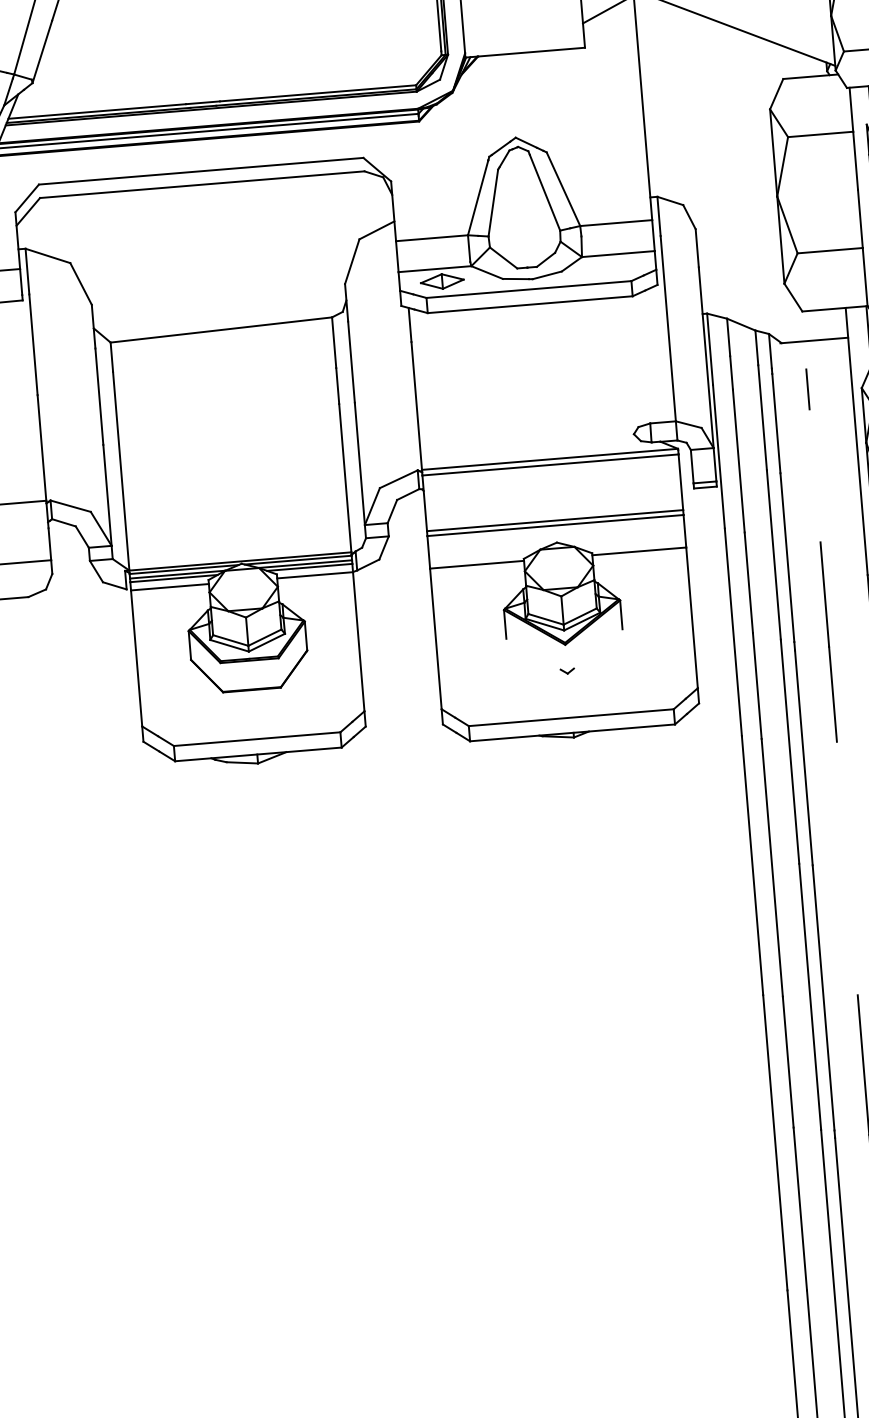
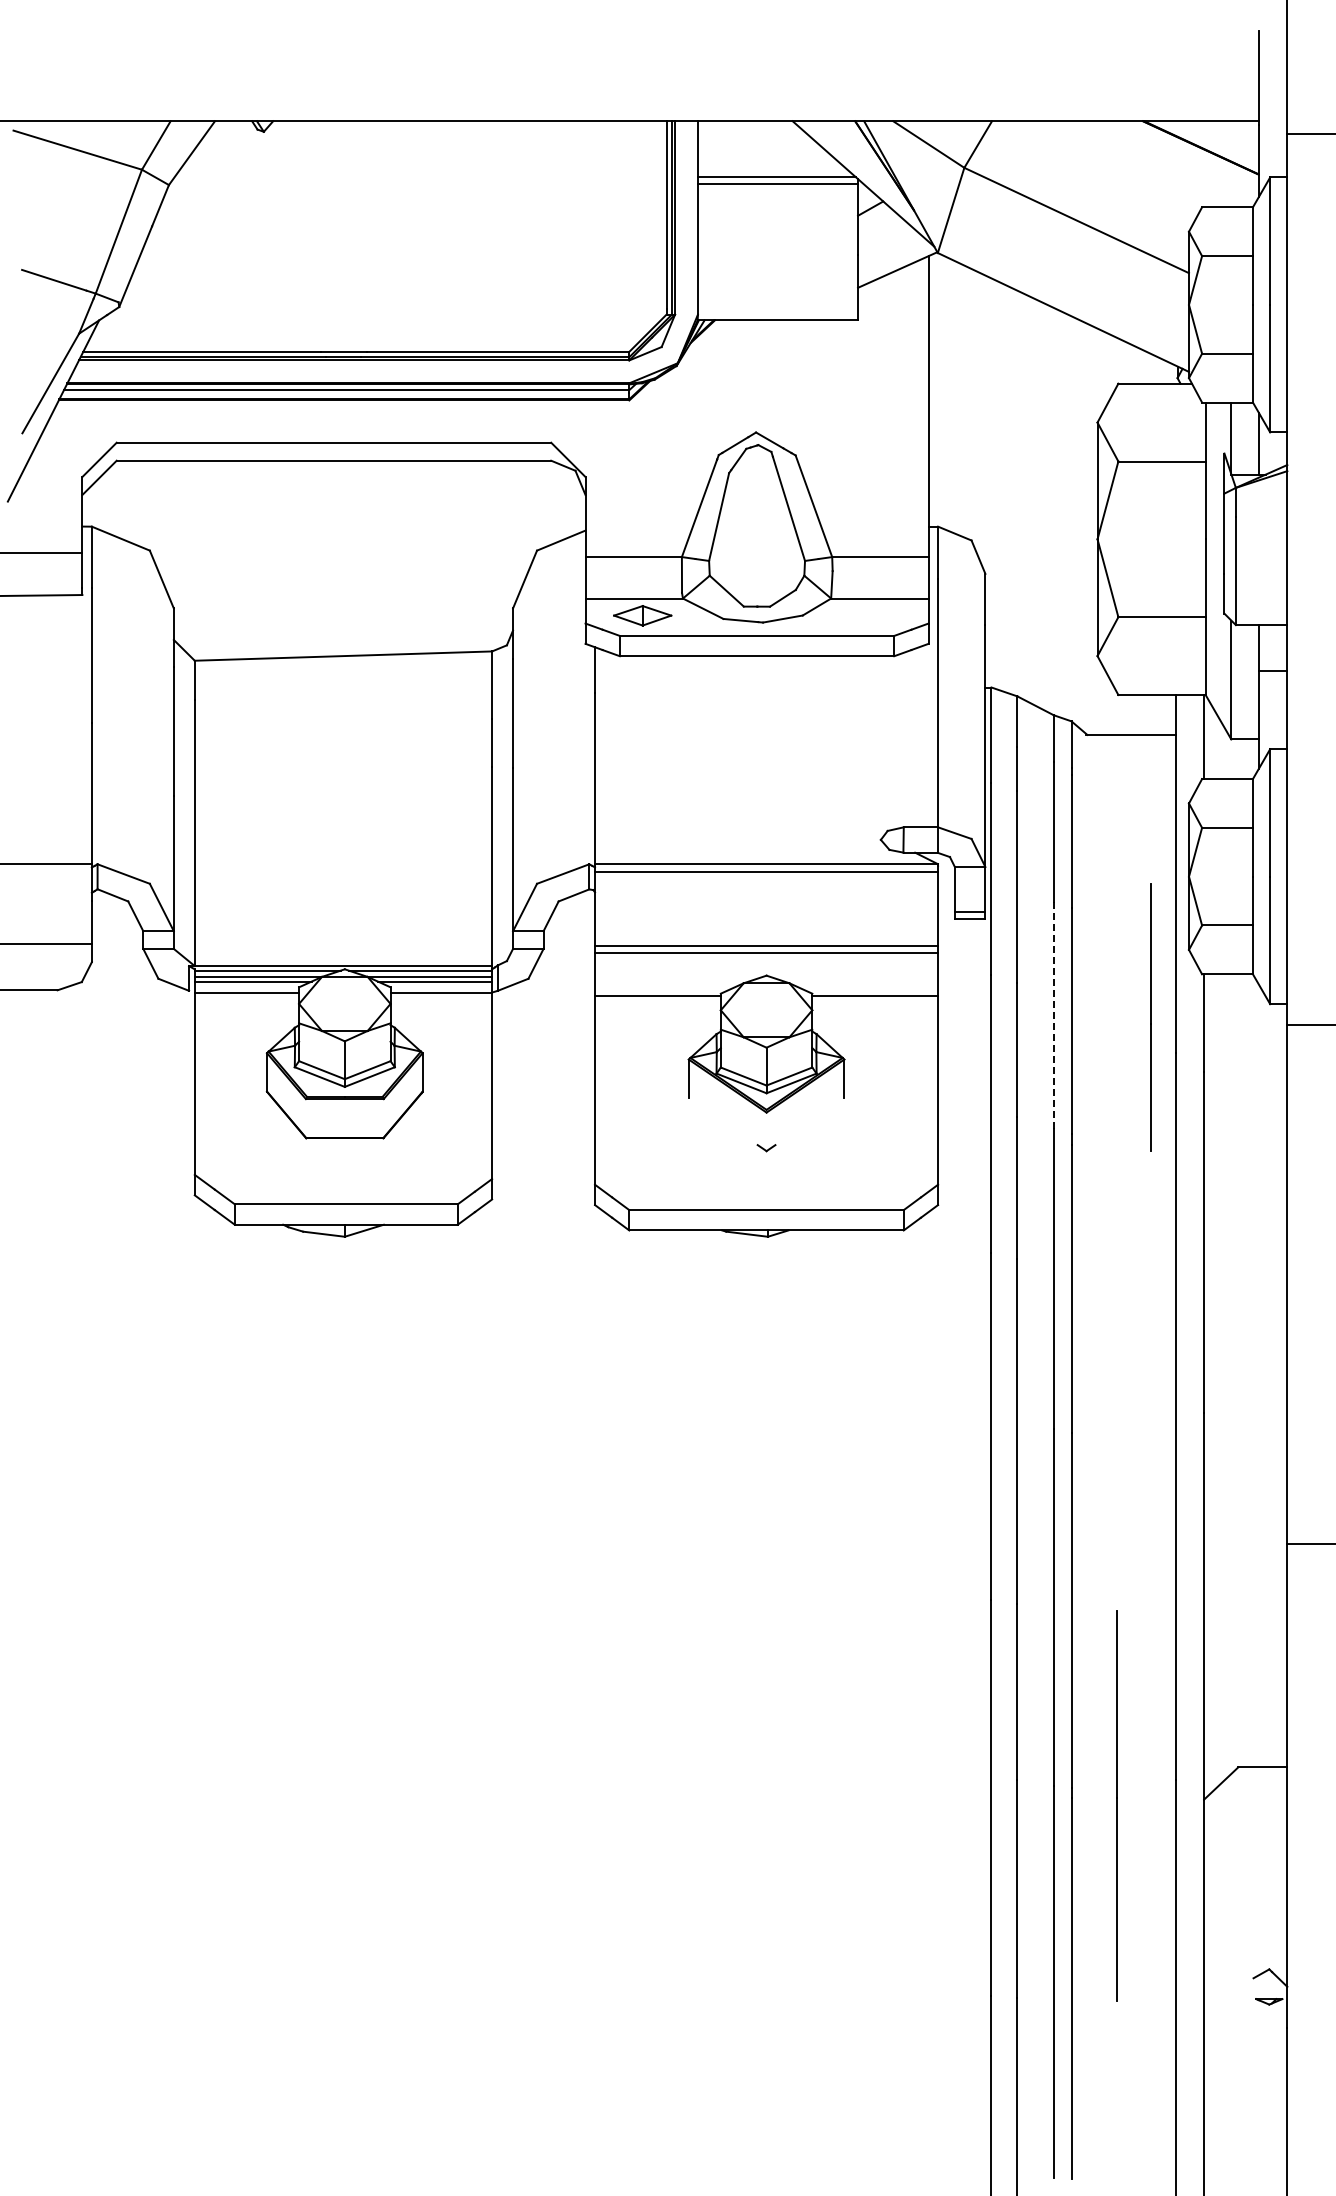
line: (808, 389) -> (1117, 799), removed
line: (773, 554) -> (1053, 1015), solid -> dashed
line: (828, 641) -> (1150, 1017), moved

